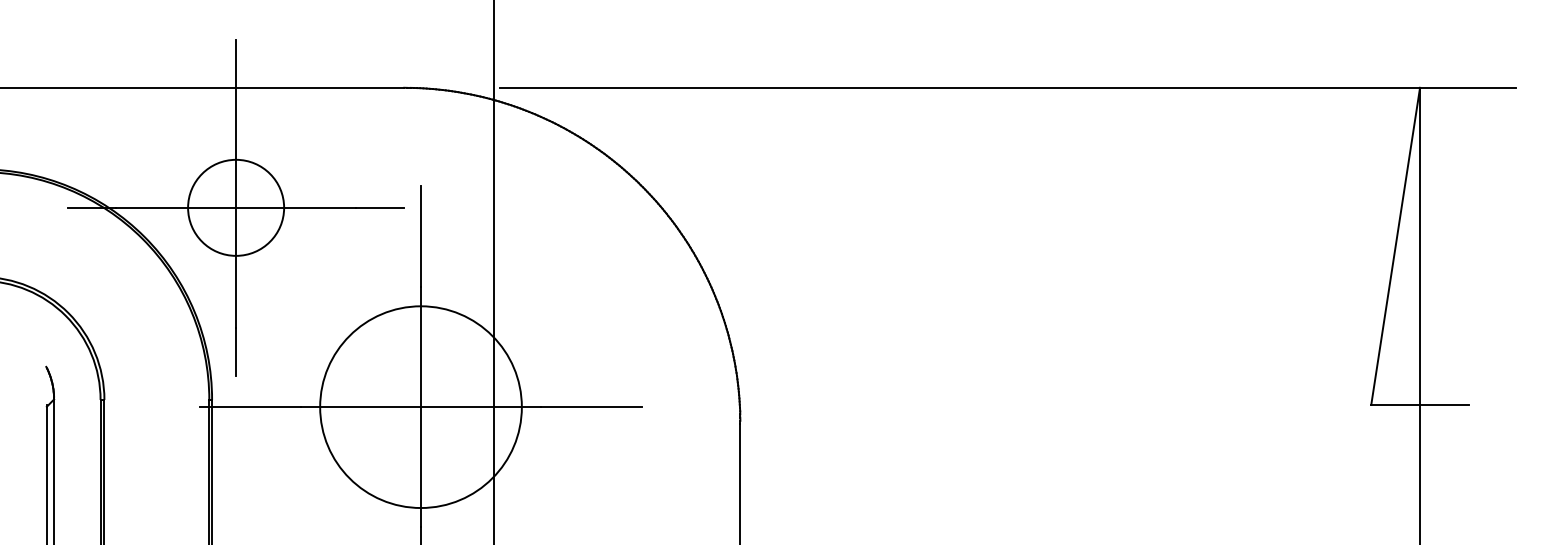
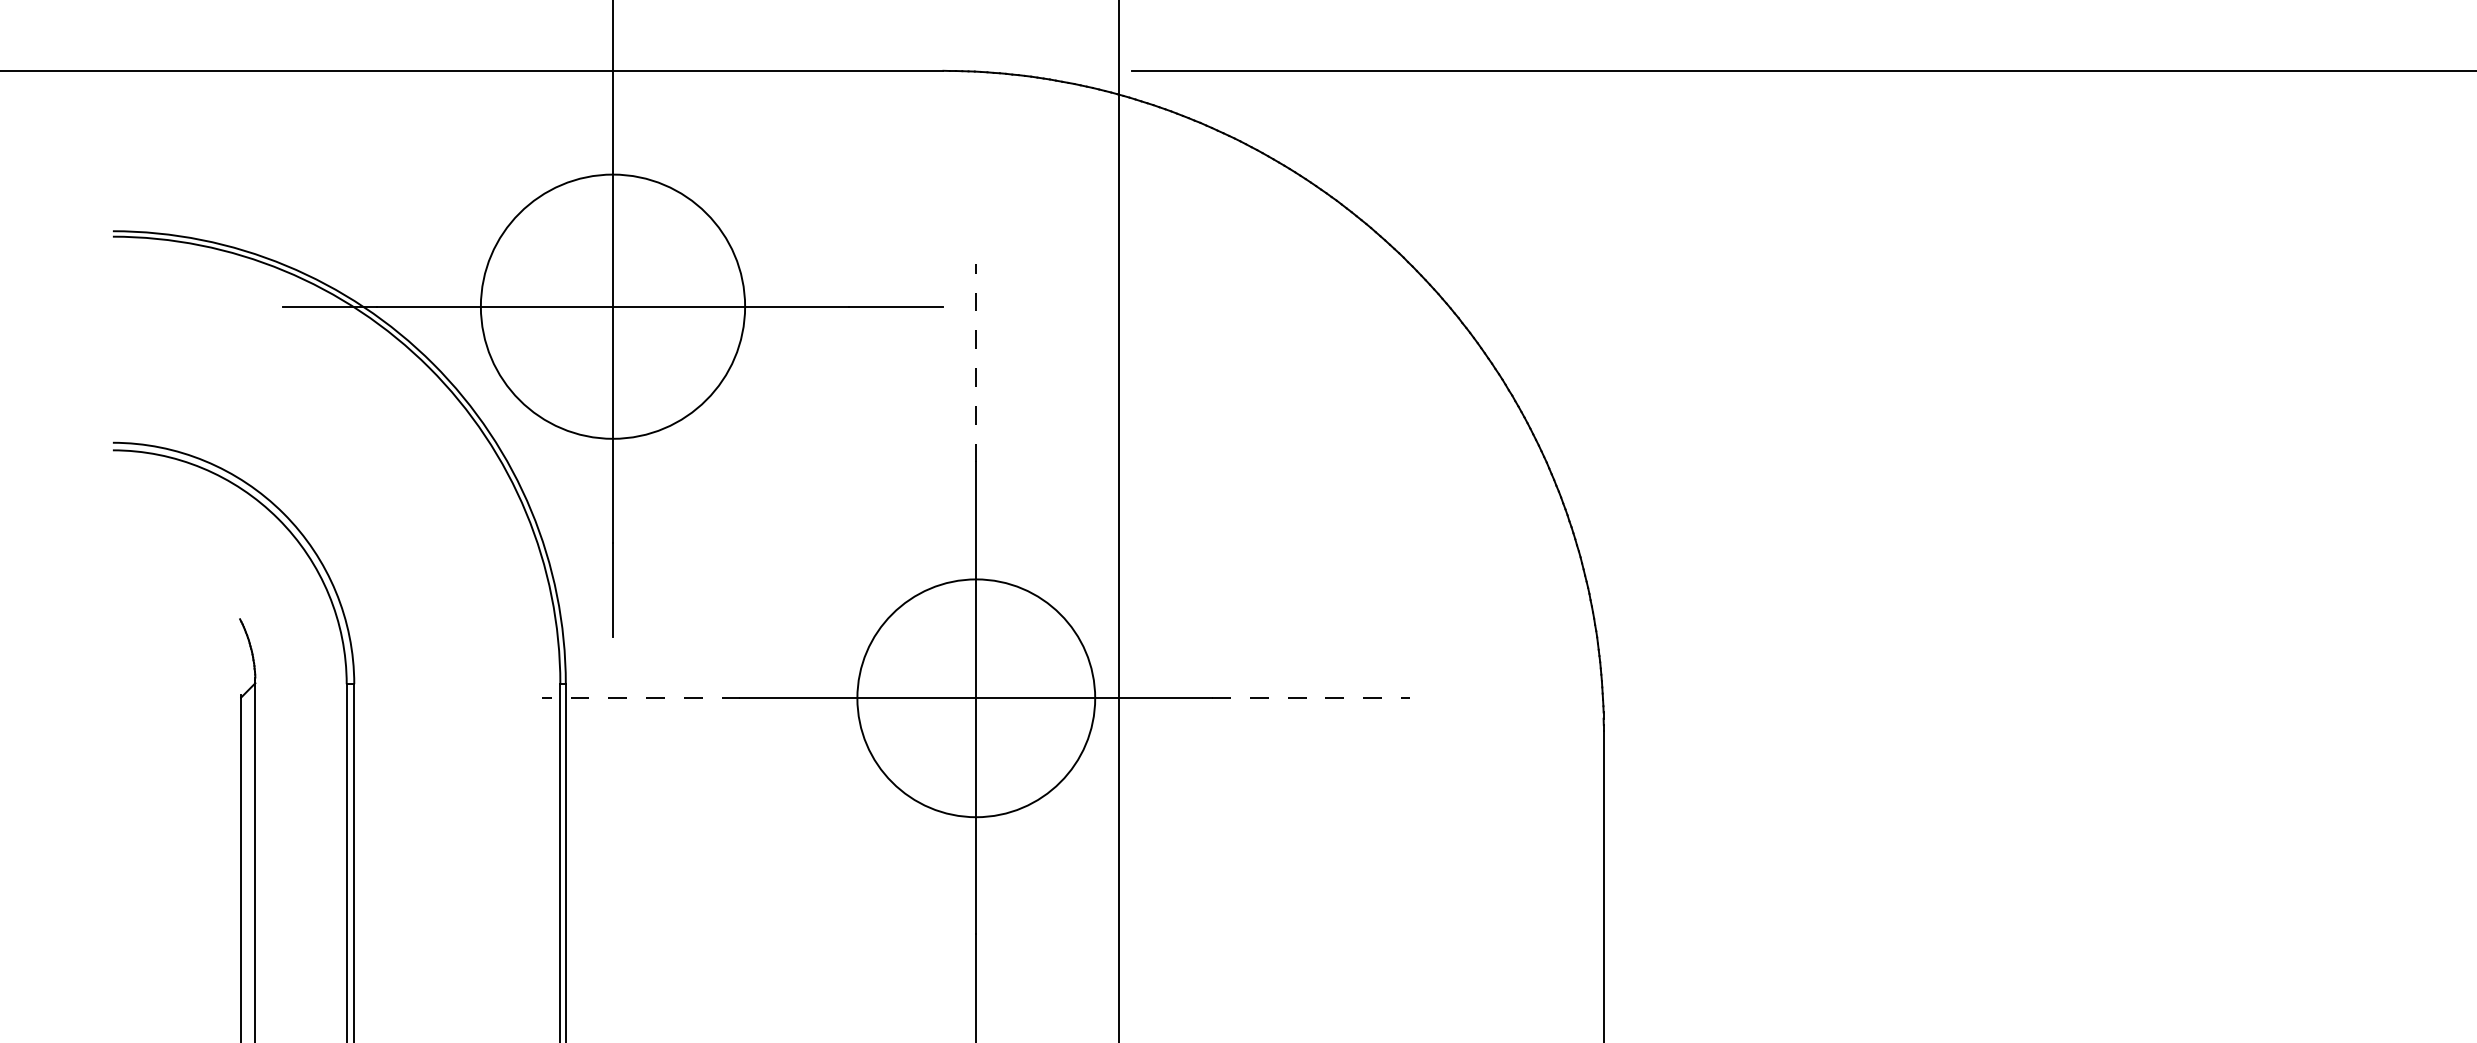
circle: (236, 207) -> (613, 306), size x1.4
line: (421, 236) -> (977, 362), solid -> dashed
line: (250, 407) -> (641, 698), solid -> dashed
circle: (420, 407) -> (975, 698), size x0.6
line: (592, 407) -> (1313, 698), solid -> dashed

